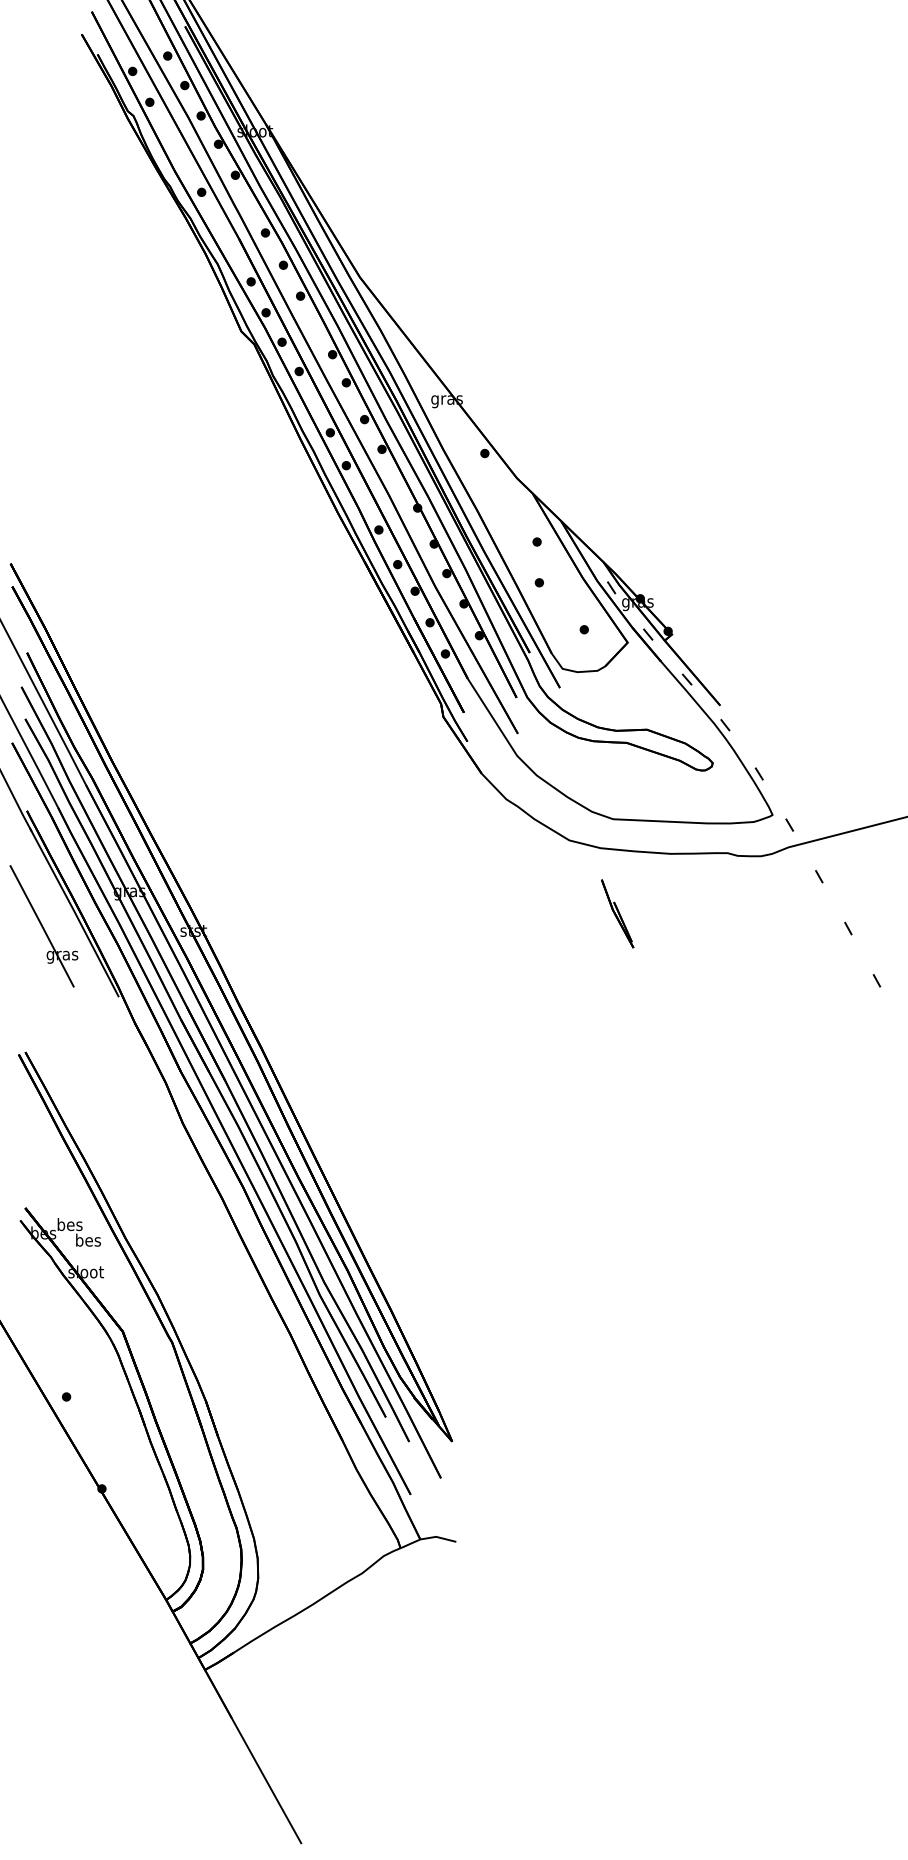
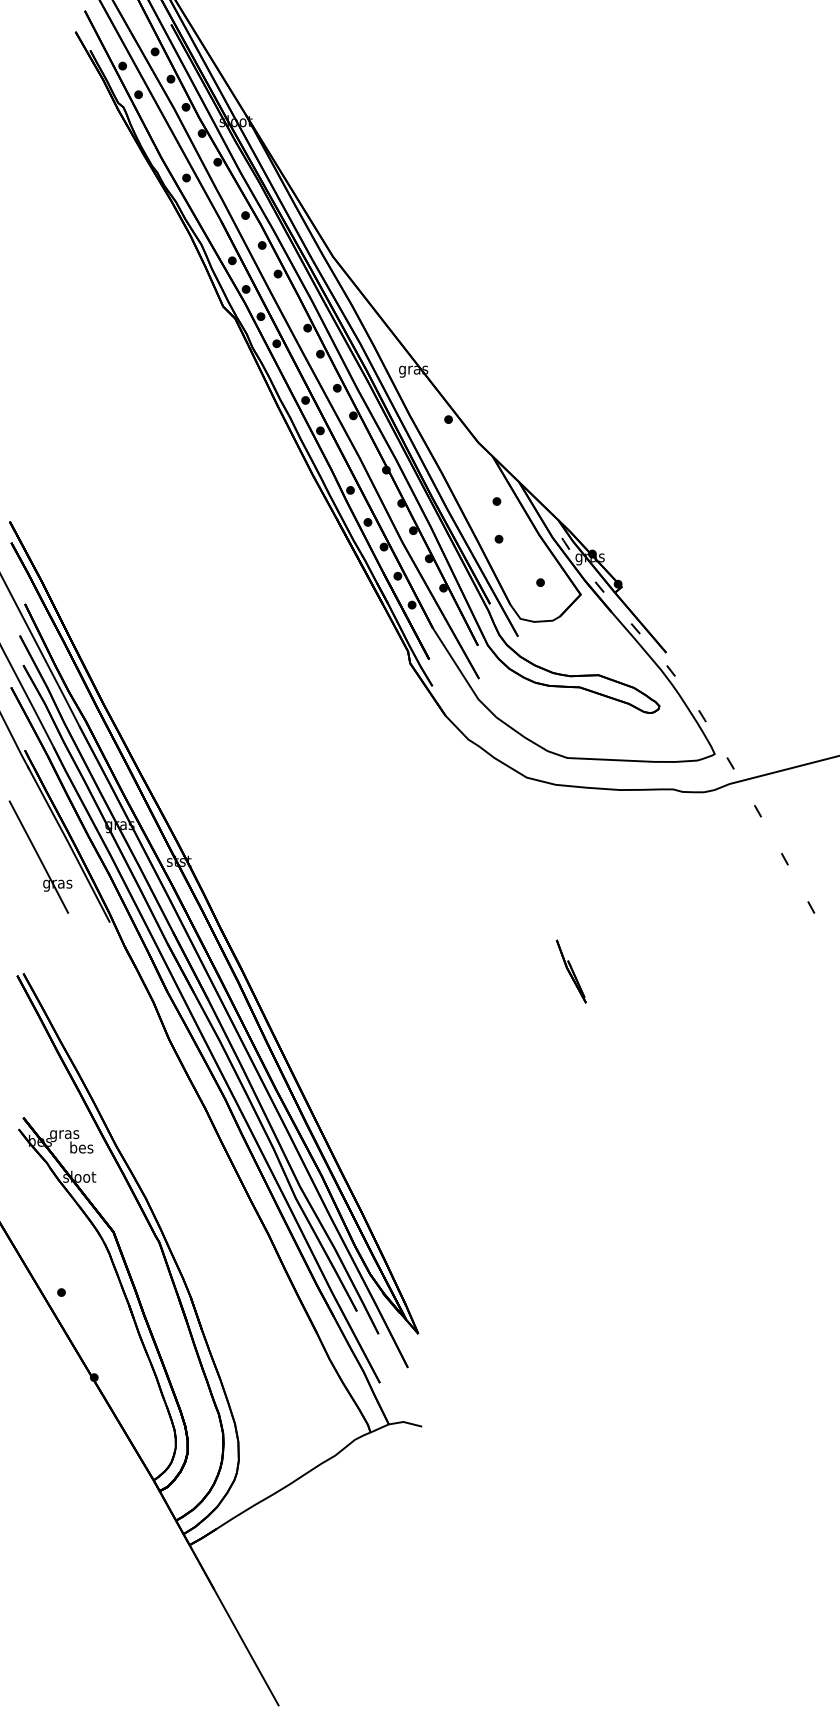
part: (617, 913) -> (571, 971), moved
text: (69, 1226) -> (64, 1134), bes -> gras

